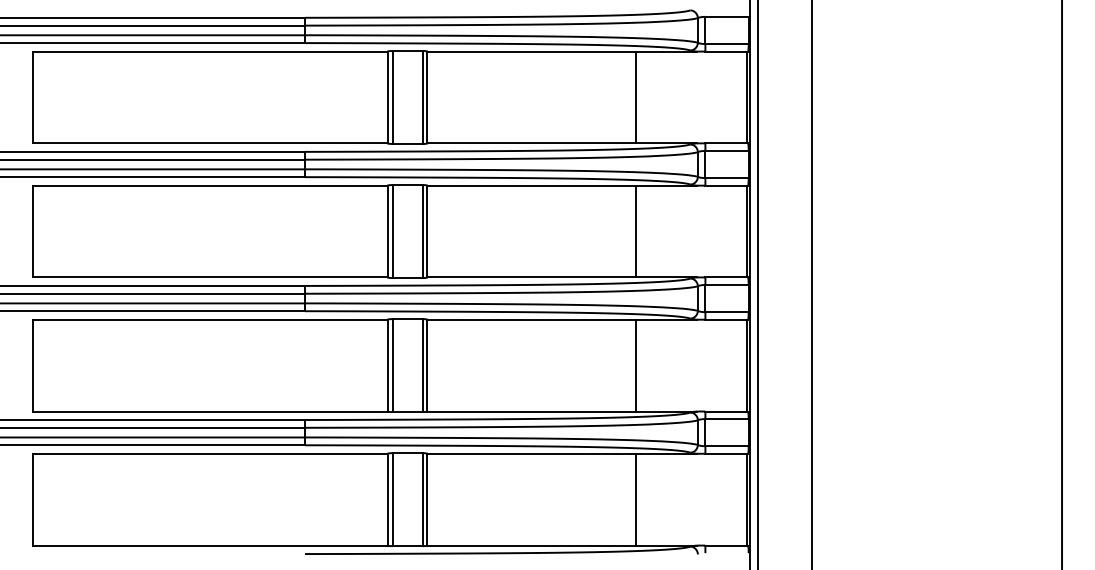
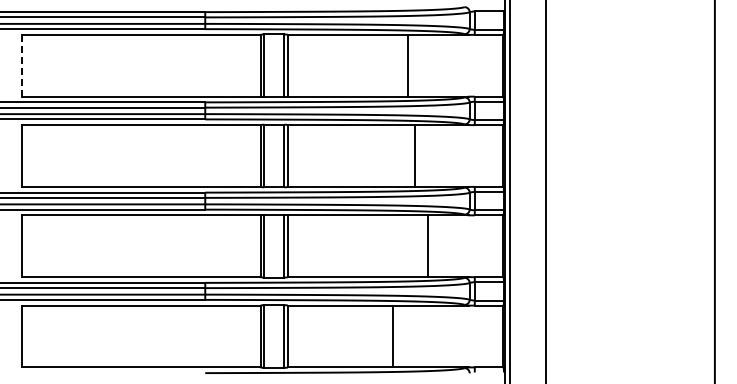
line: (33, 97) -> (22, 65), solid -> dashed
line: (636, 97) -> (408, 65), moved
line: (636, 230) -> (415, 155), moved
line: (636, 499) -> (393, 336), moved

